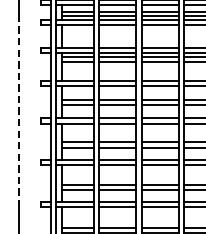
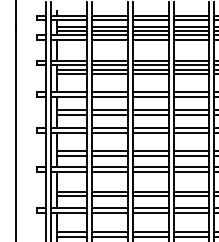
line: (19, 109) -> (16, 119), dashed -> solid

